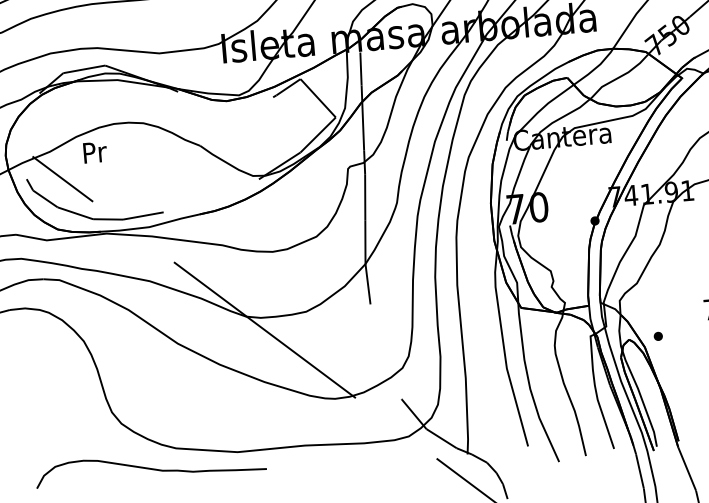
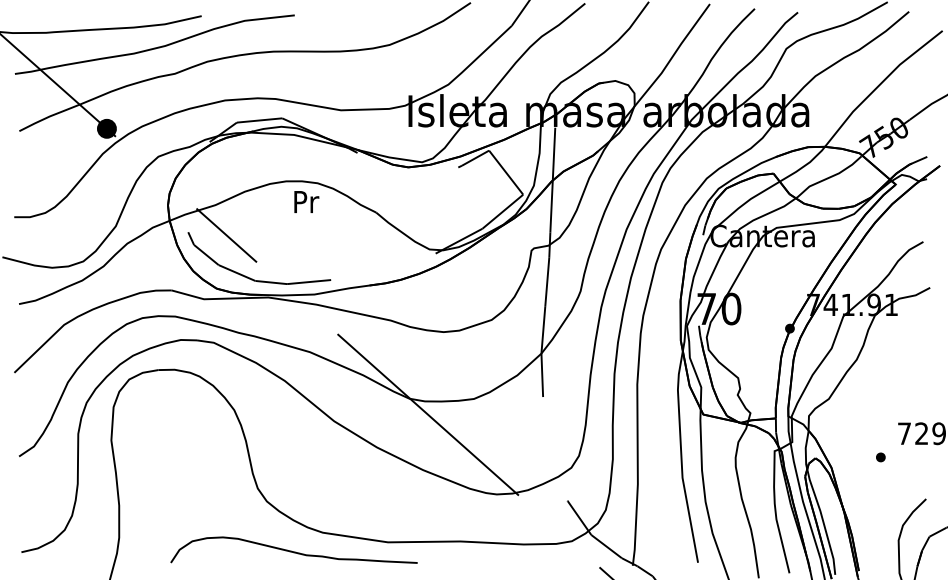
text: (95, 152) -> (306, 201), moved
part: (658, 336) -> (880, 457), moved

